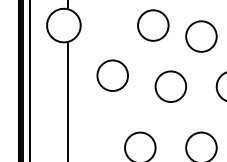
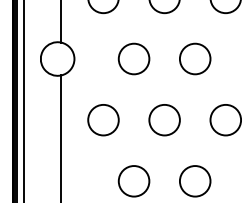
circle: (152, 25) -> (133, 58), moved
circle: (201, 36) -> (195, 58), moved
circle: (112, 76) -> (103, 120), moved

